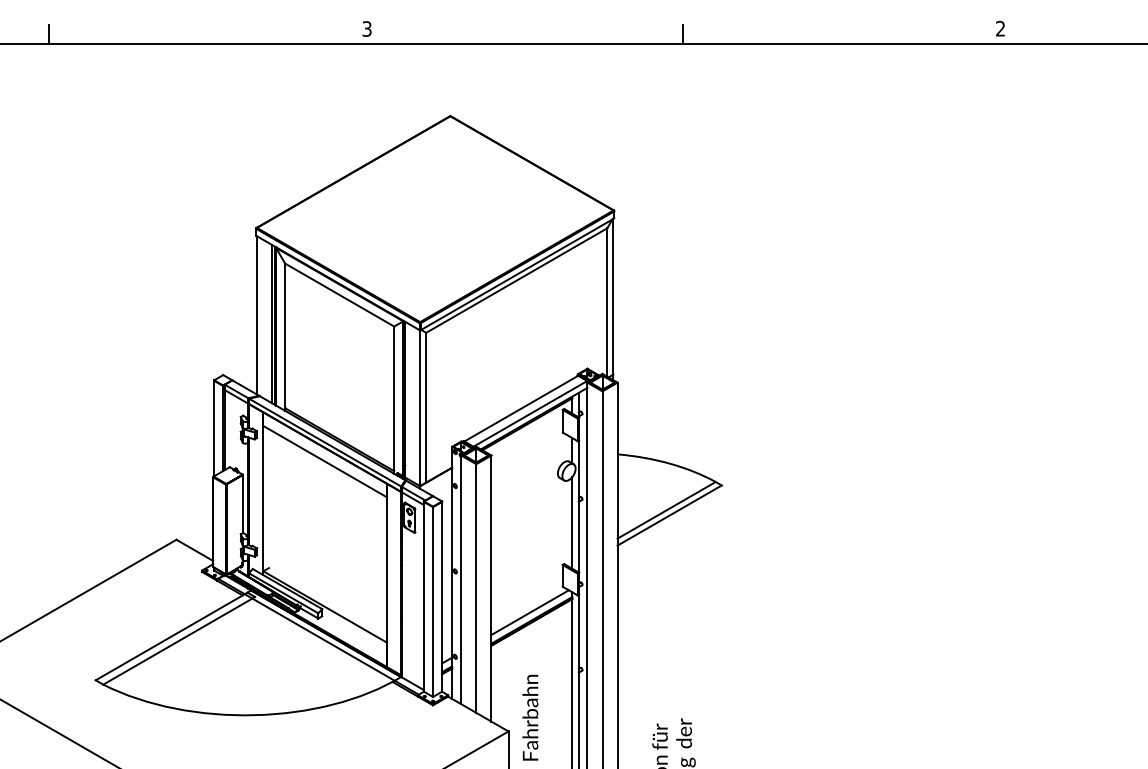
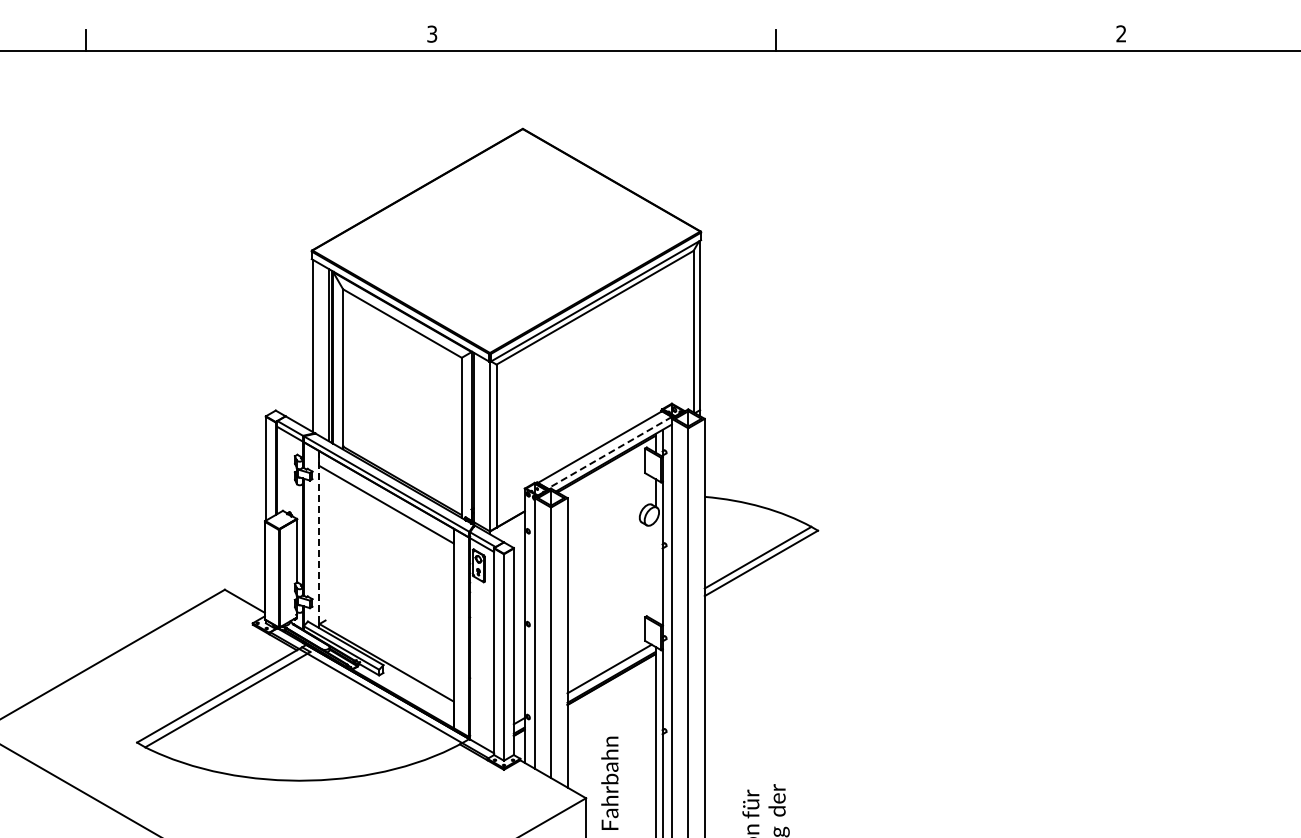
line: (530, 413) -> (609, 452), solid -> dashed
line: (263, 493) -> (319, 539), solid -> dashed
line: (572, 522) -> (655, 571), removed

